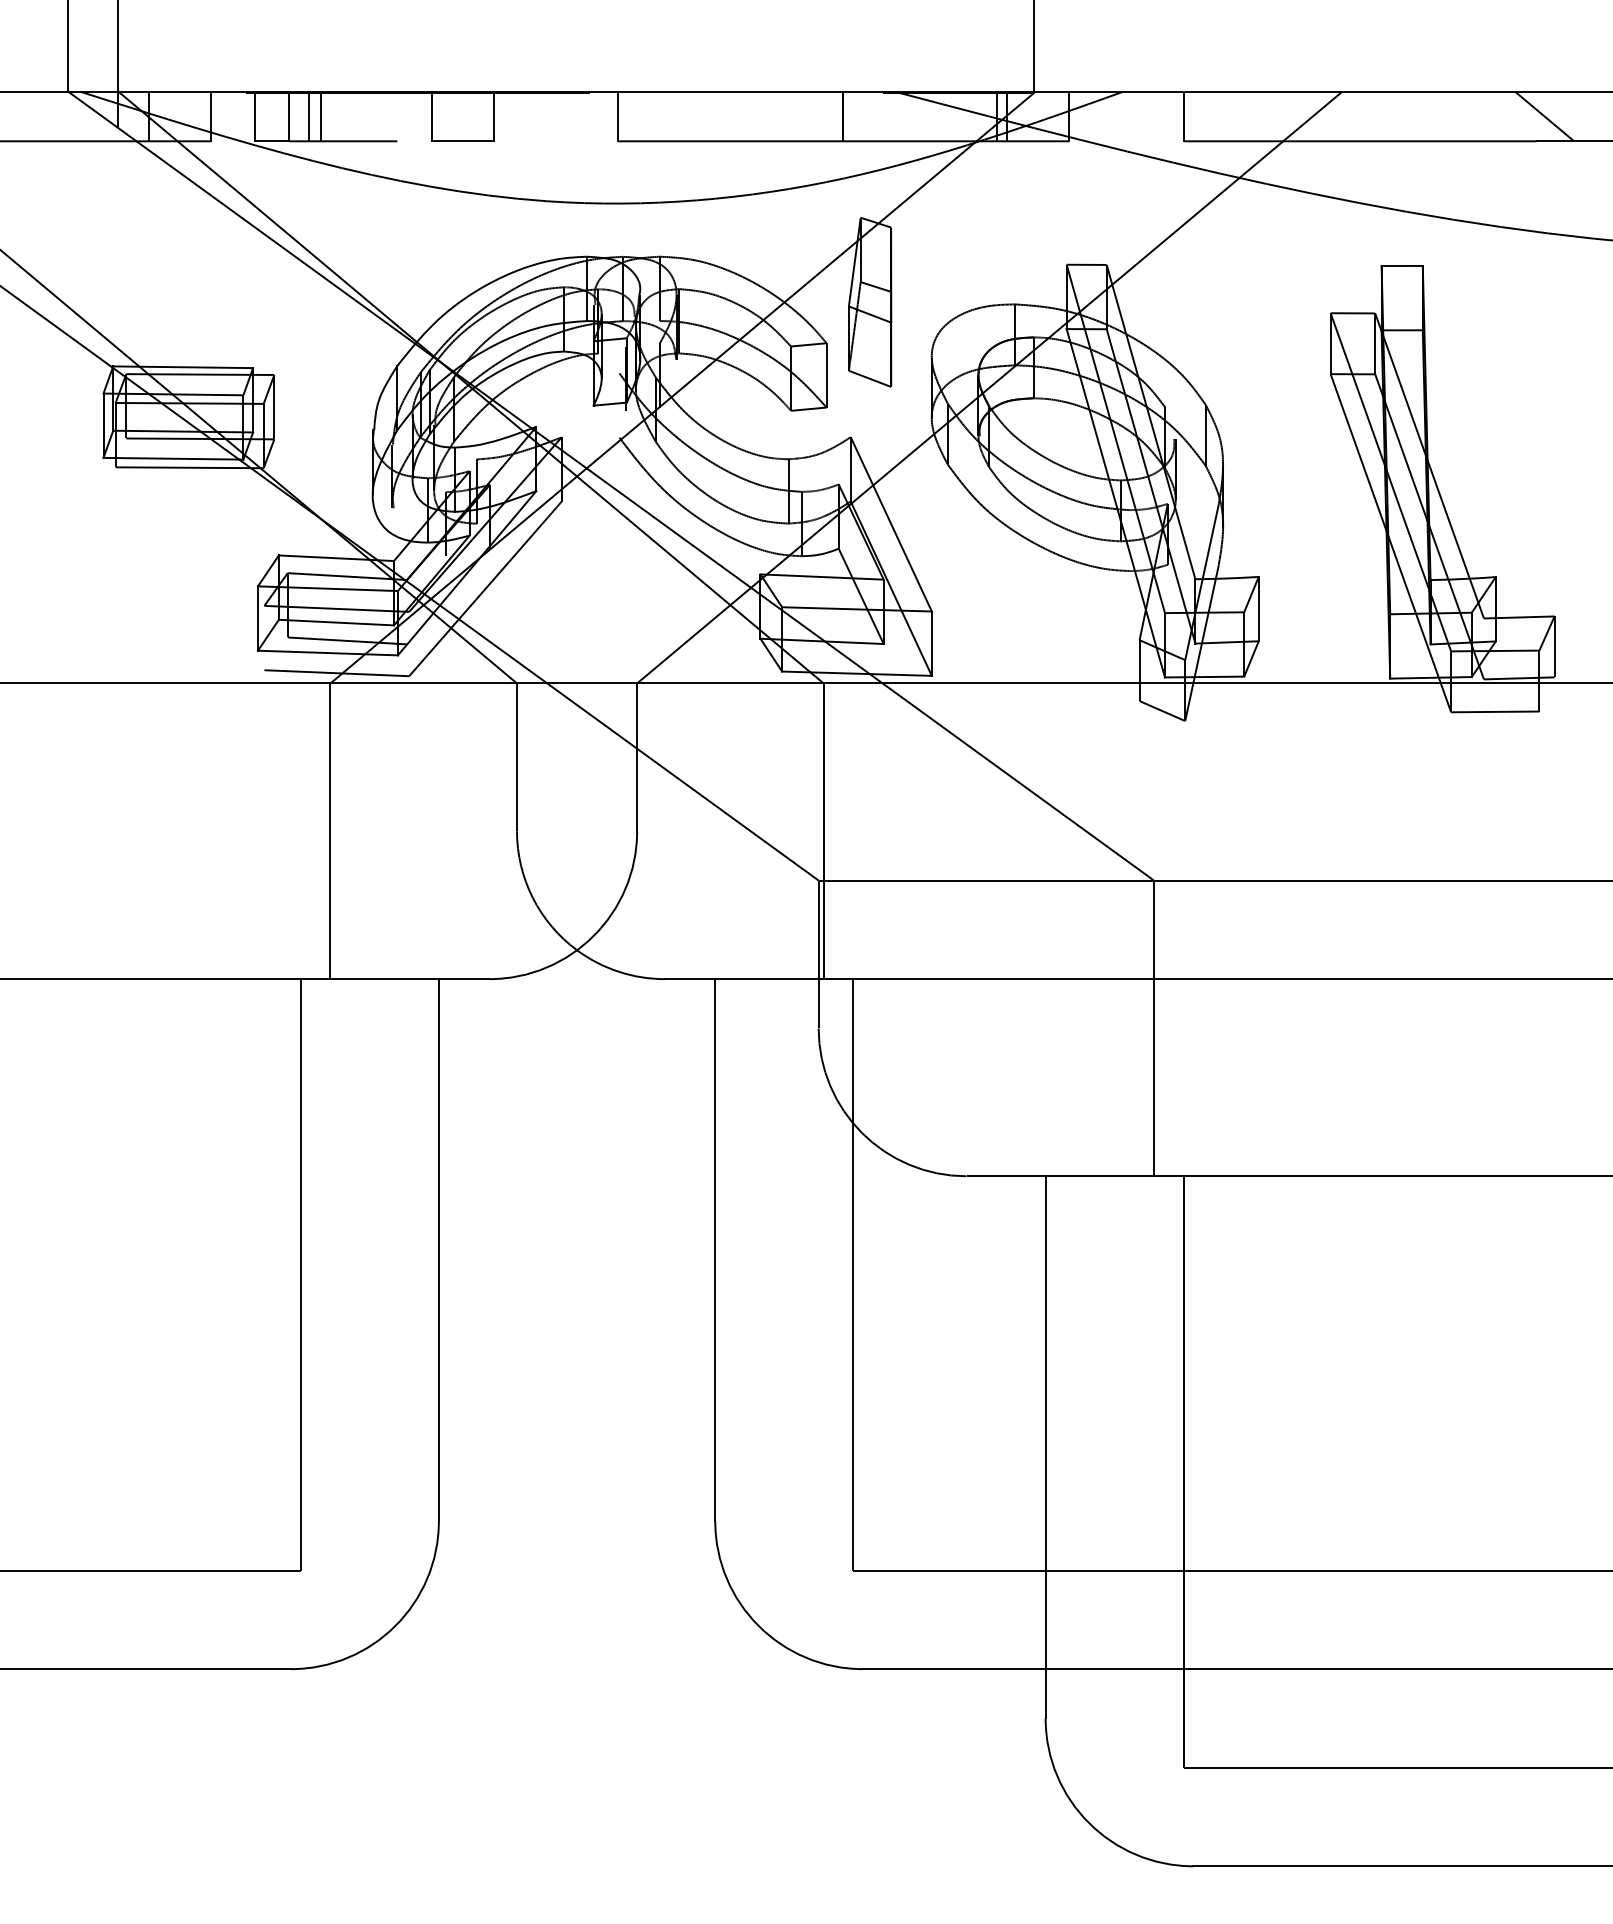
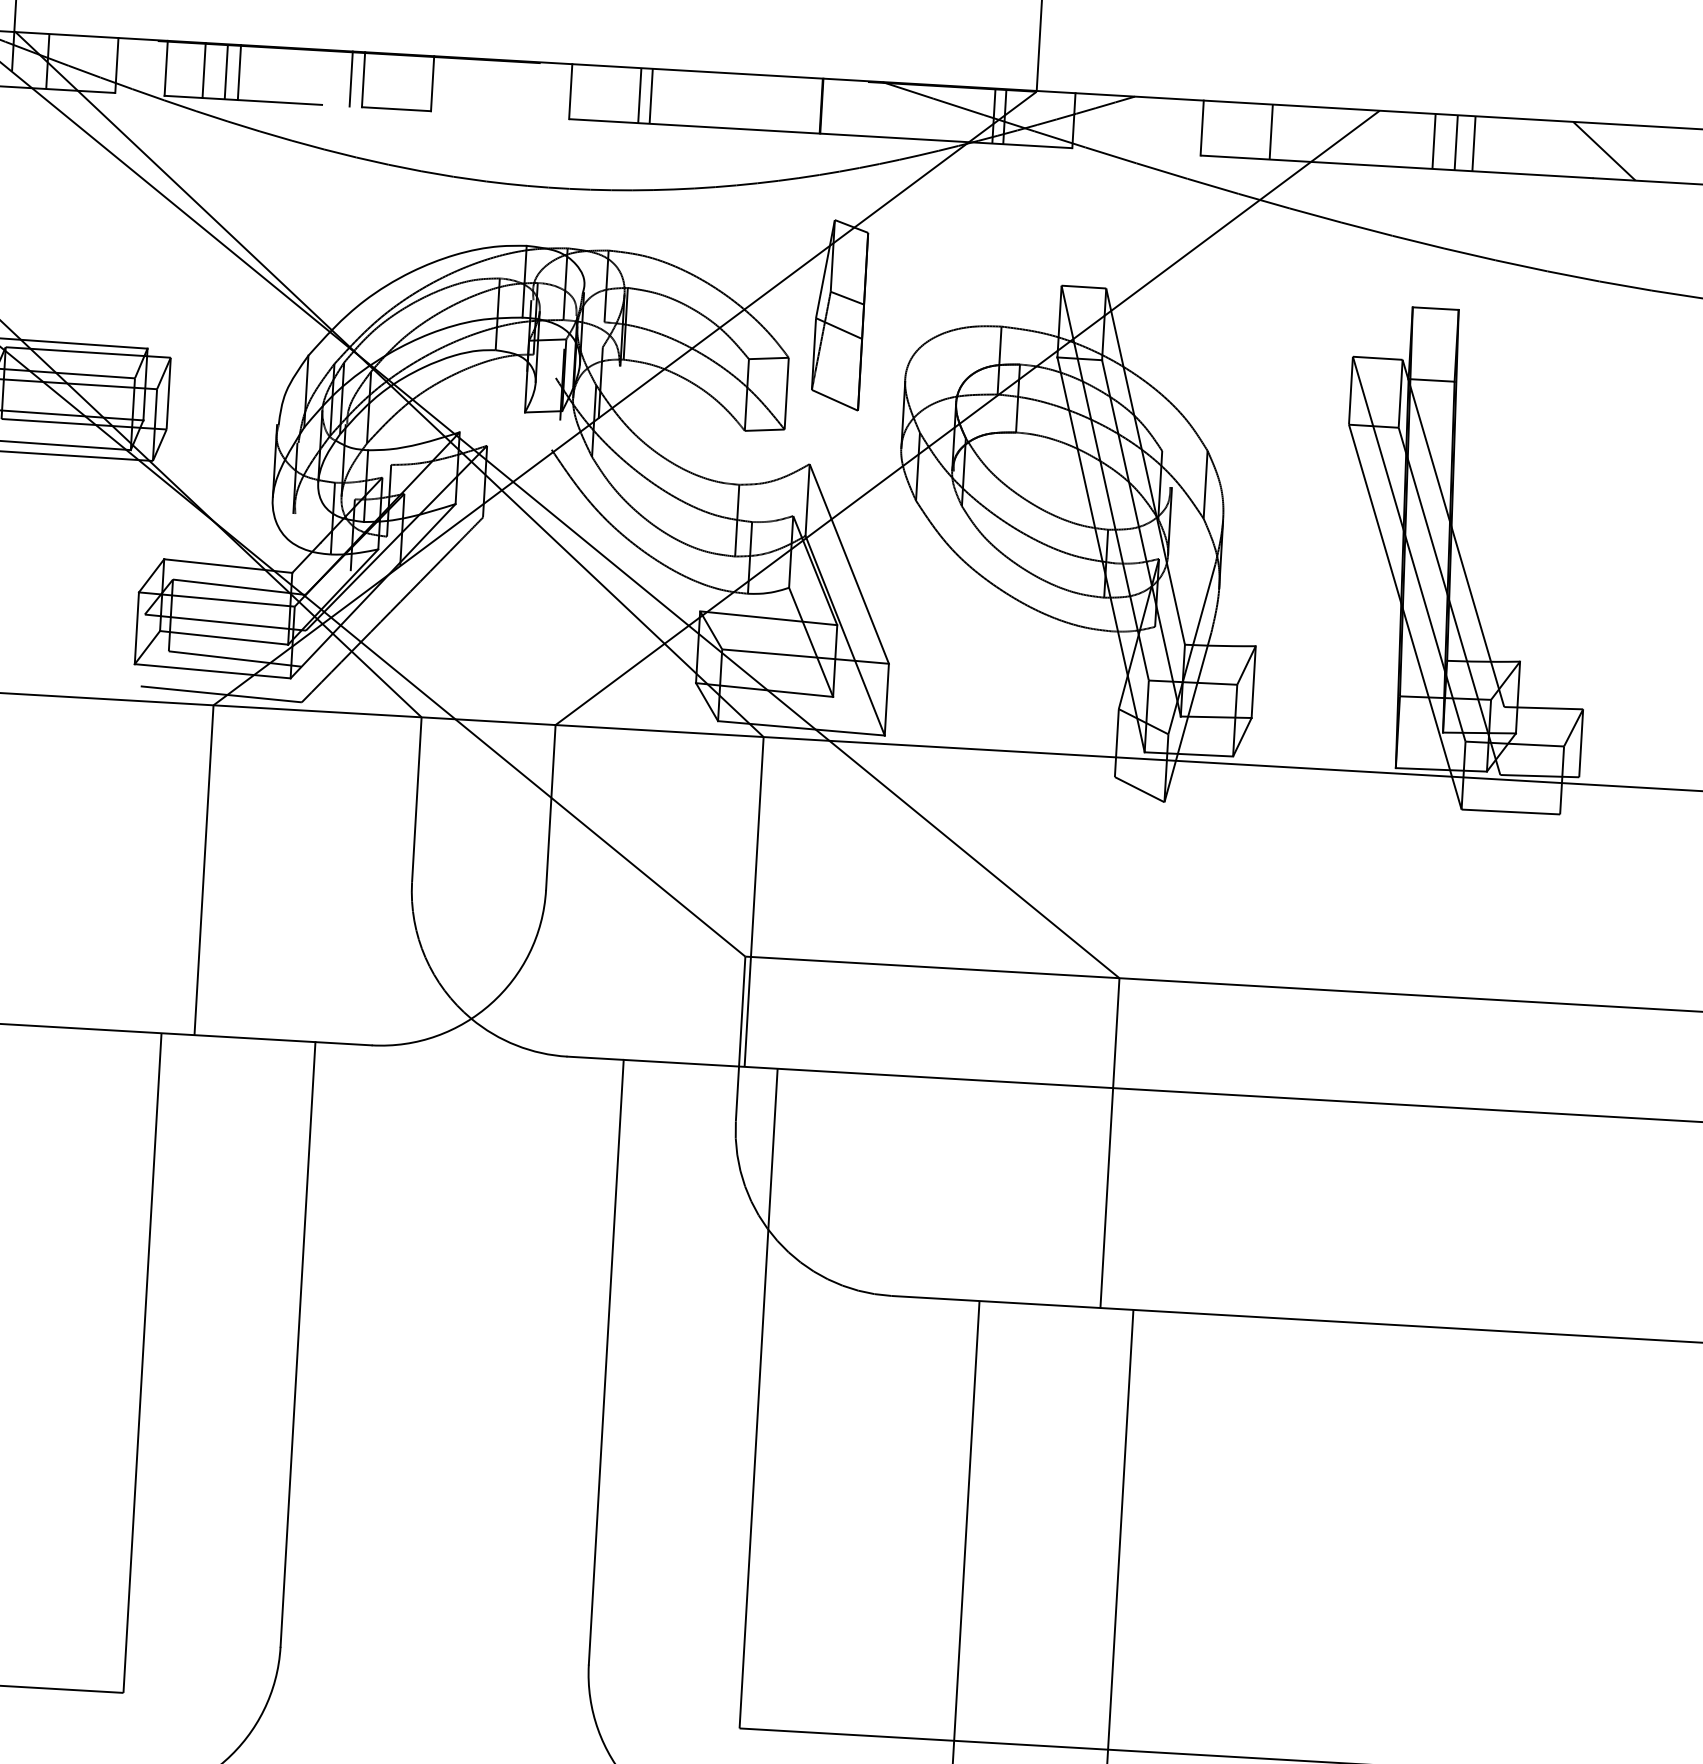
line: (421, 116) -> (351, 78), added
line: (679, 116) -> (639, 95), added
line: (690, 116) -> (651, 96), added
line: (1246, 116) -> (1271, 131), added
line: (1392, 116) -> (1434, 141), added
line: (1411, 116) -> (1455, 142), added
line: (1427, 116) -> (1473, 143), added

